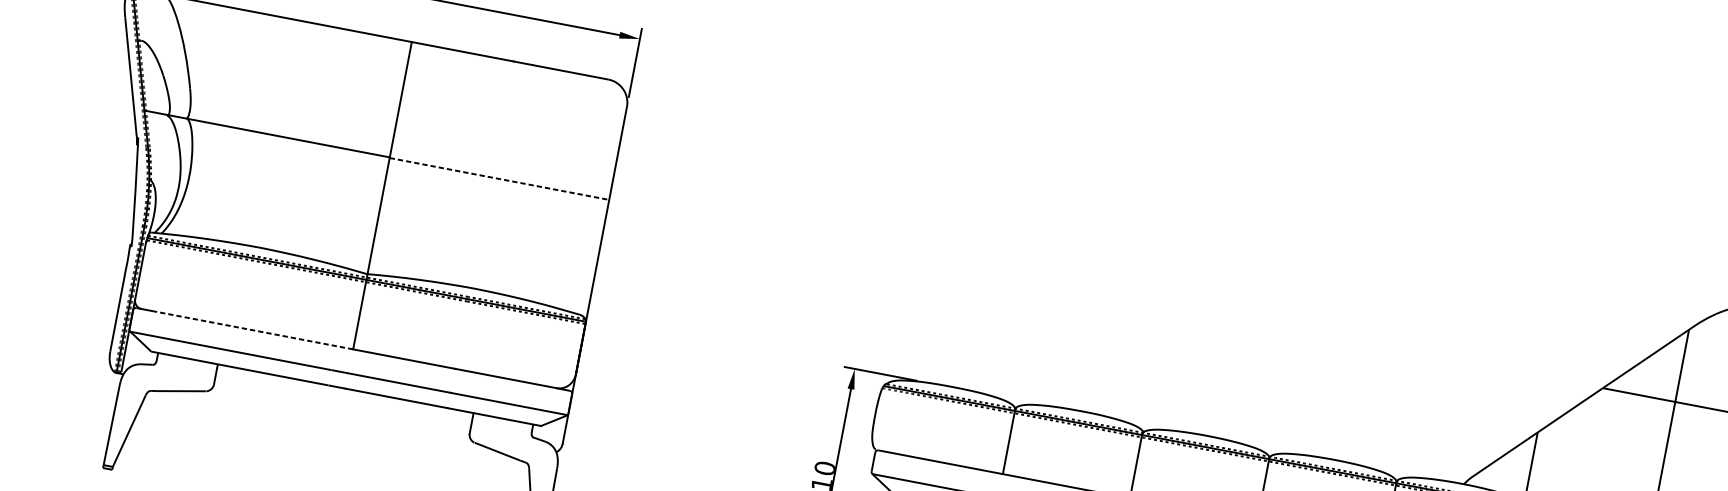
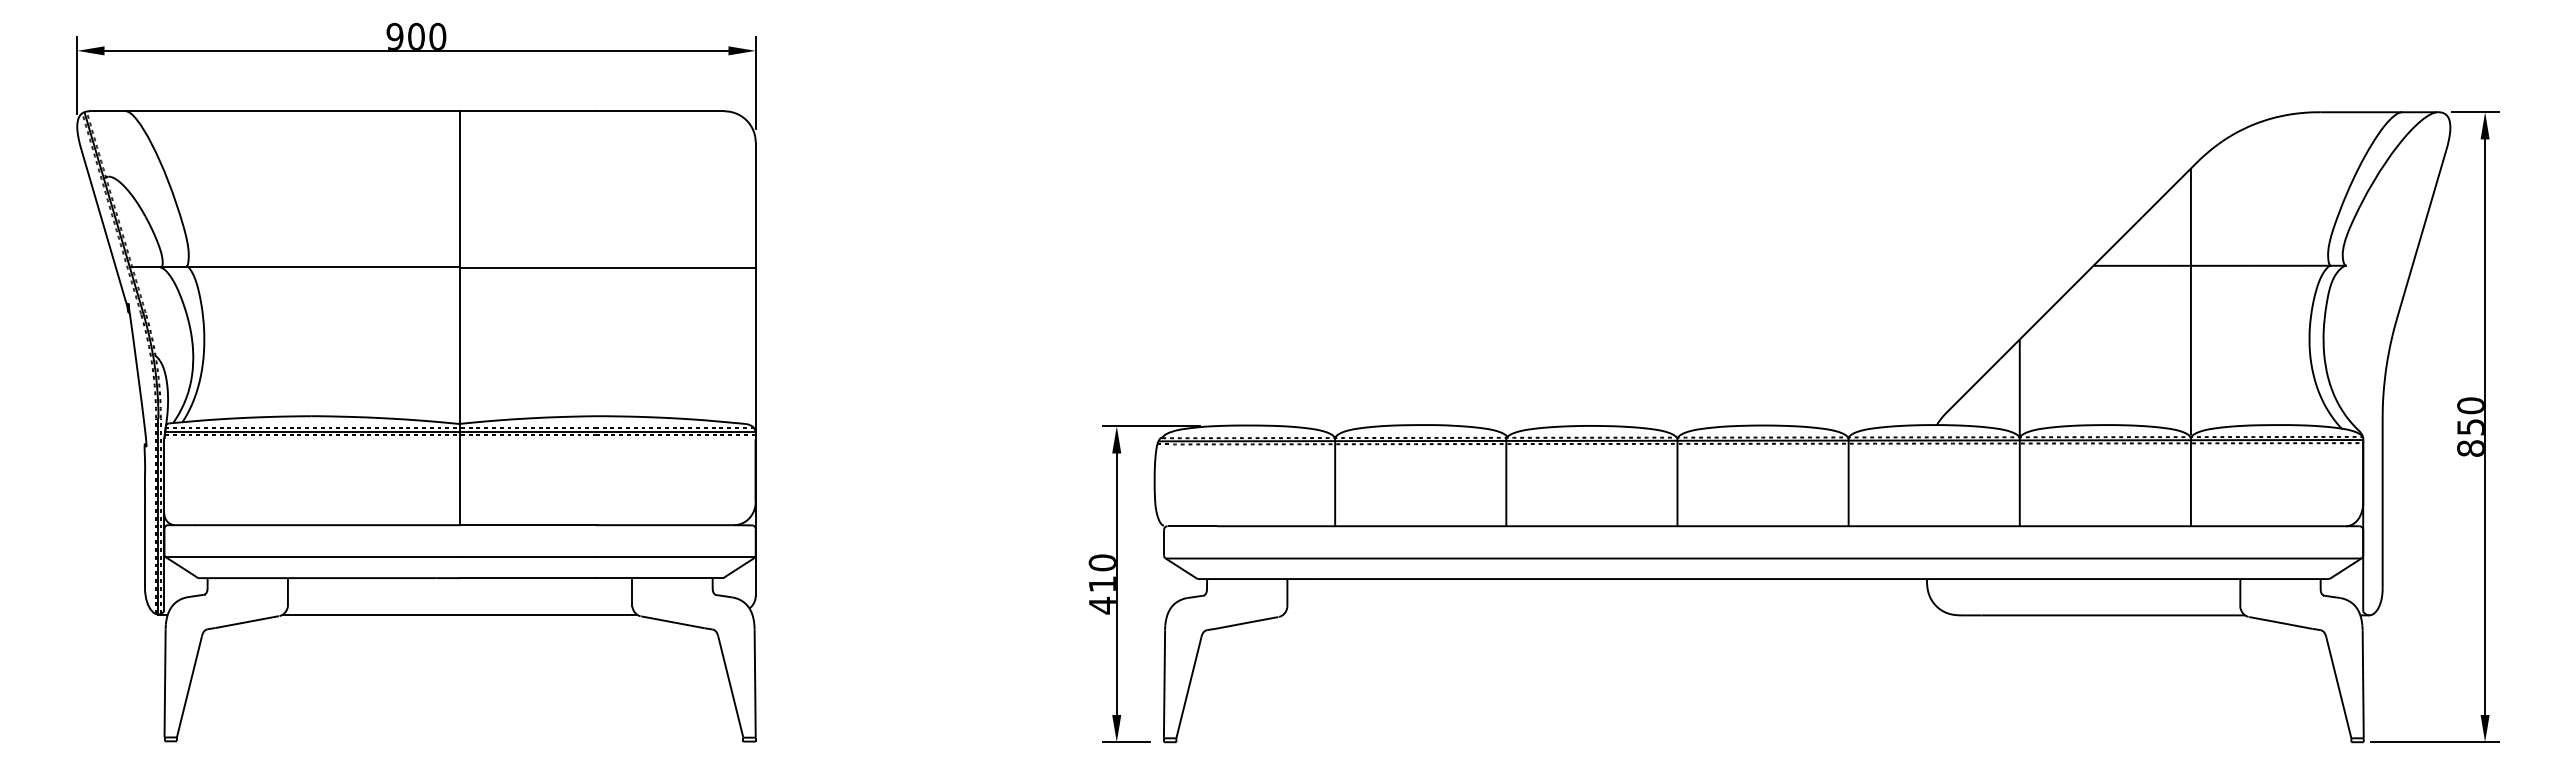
line: (499, 178) -> (607, 267), dashed -> solid
line: (254, 330) -> (327, 525), dashed -> solid
line: (340, 415) -> (459, 614), added

